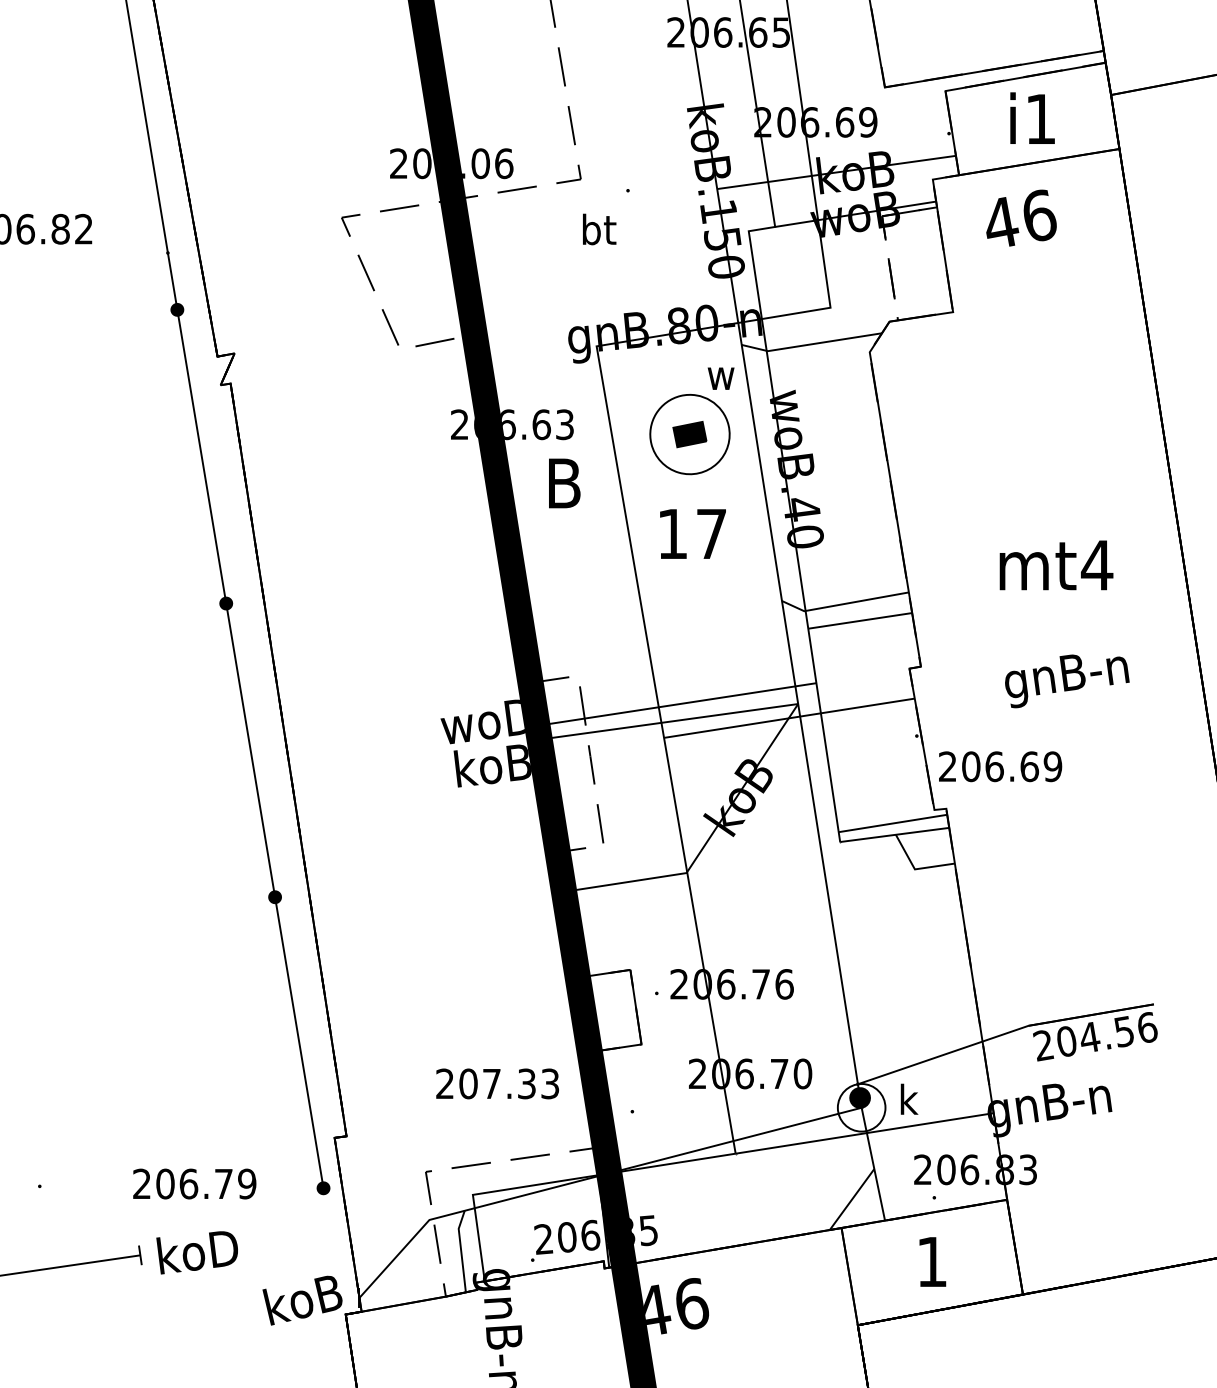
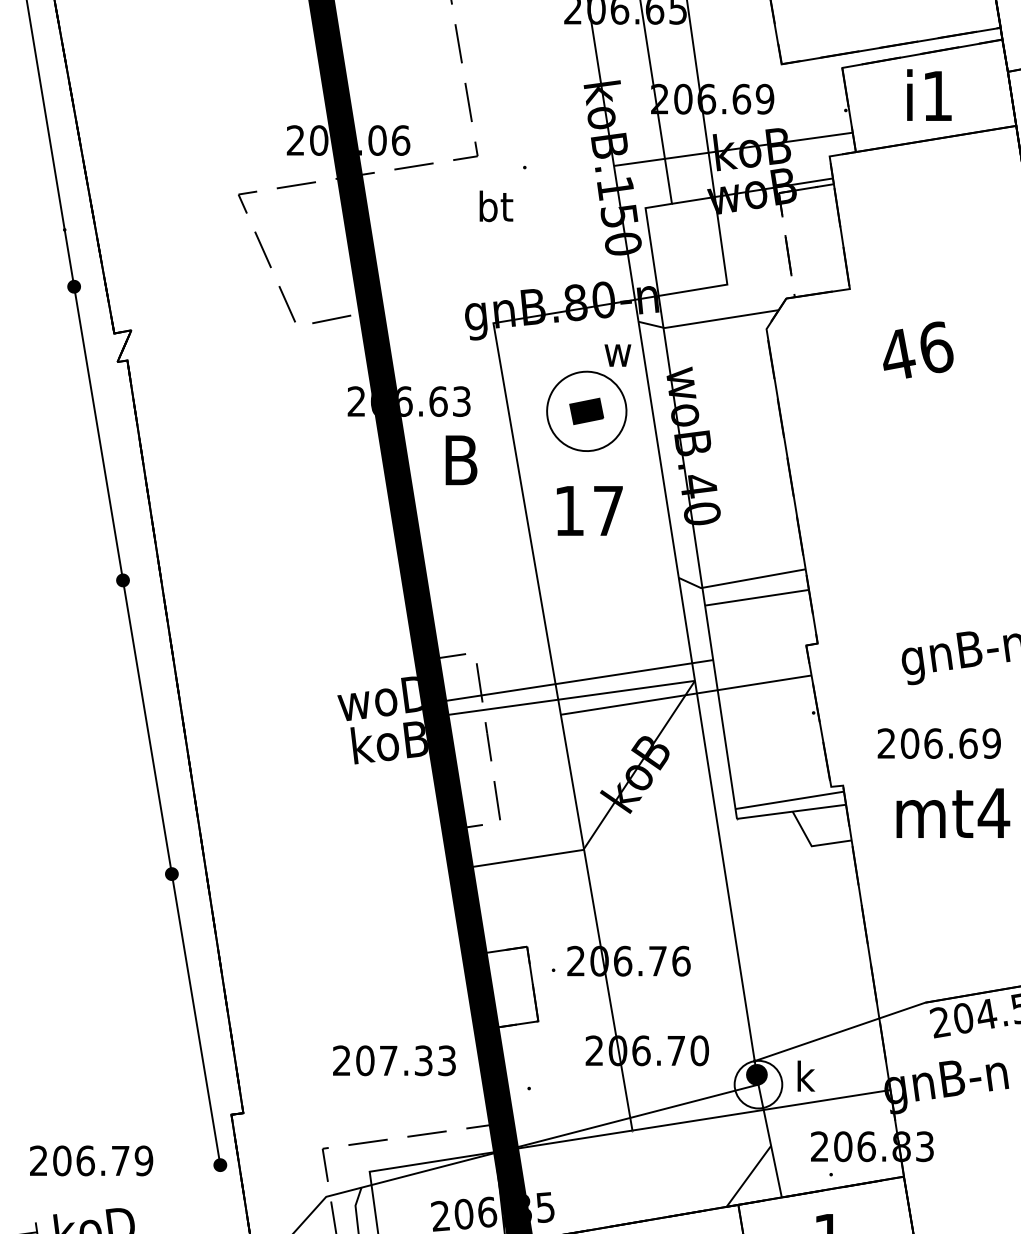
text: (1021, 217) -> (918, 349), moved
text: (1056, 565) -> (953, 813), moved
text: (1000, 766) -> (939, 743), moved

